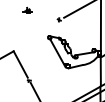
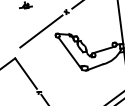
line: (36, 32) -> (40, 31), added

